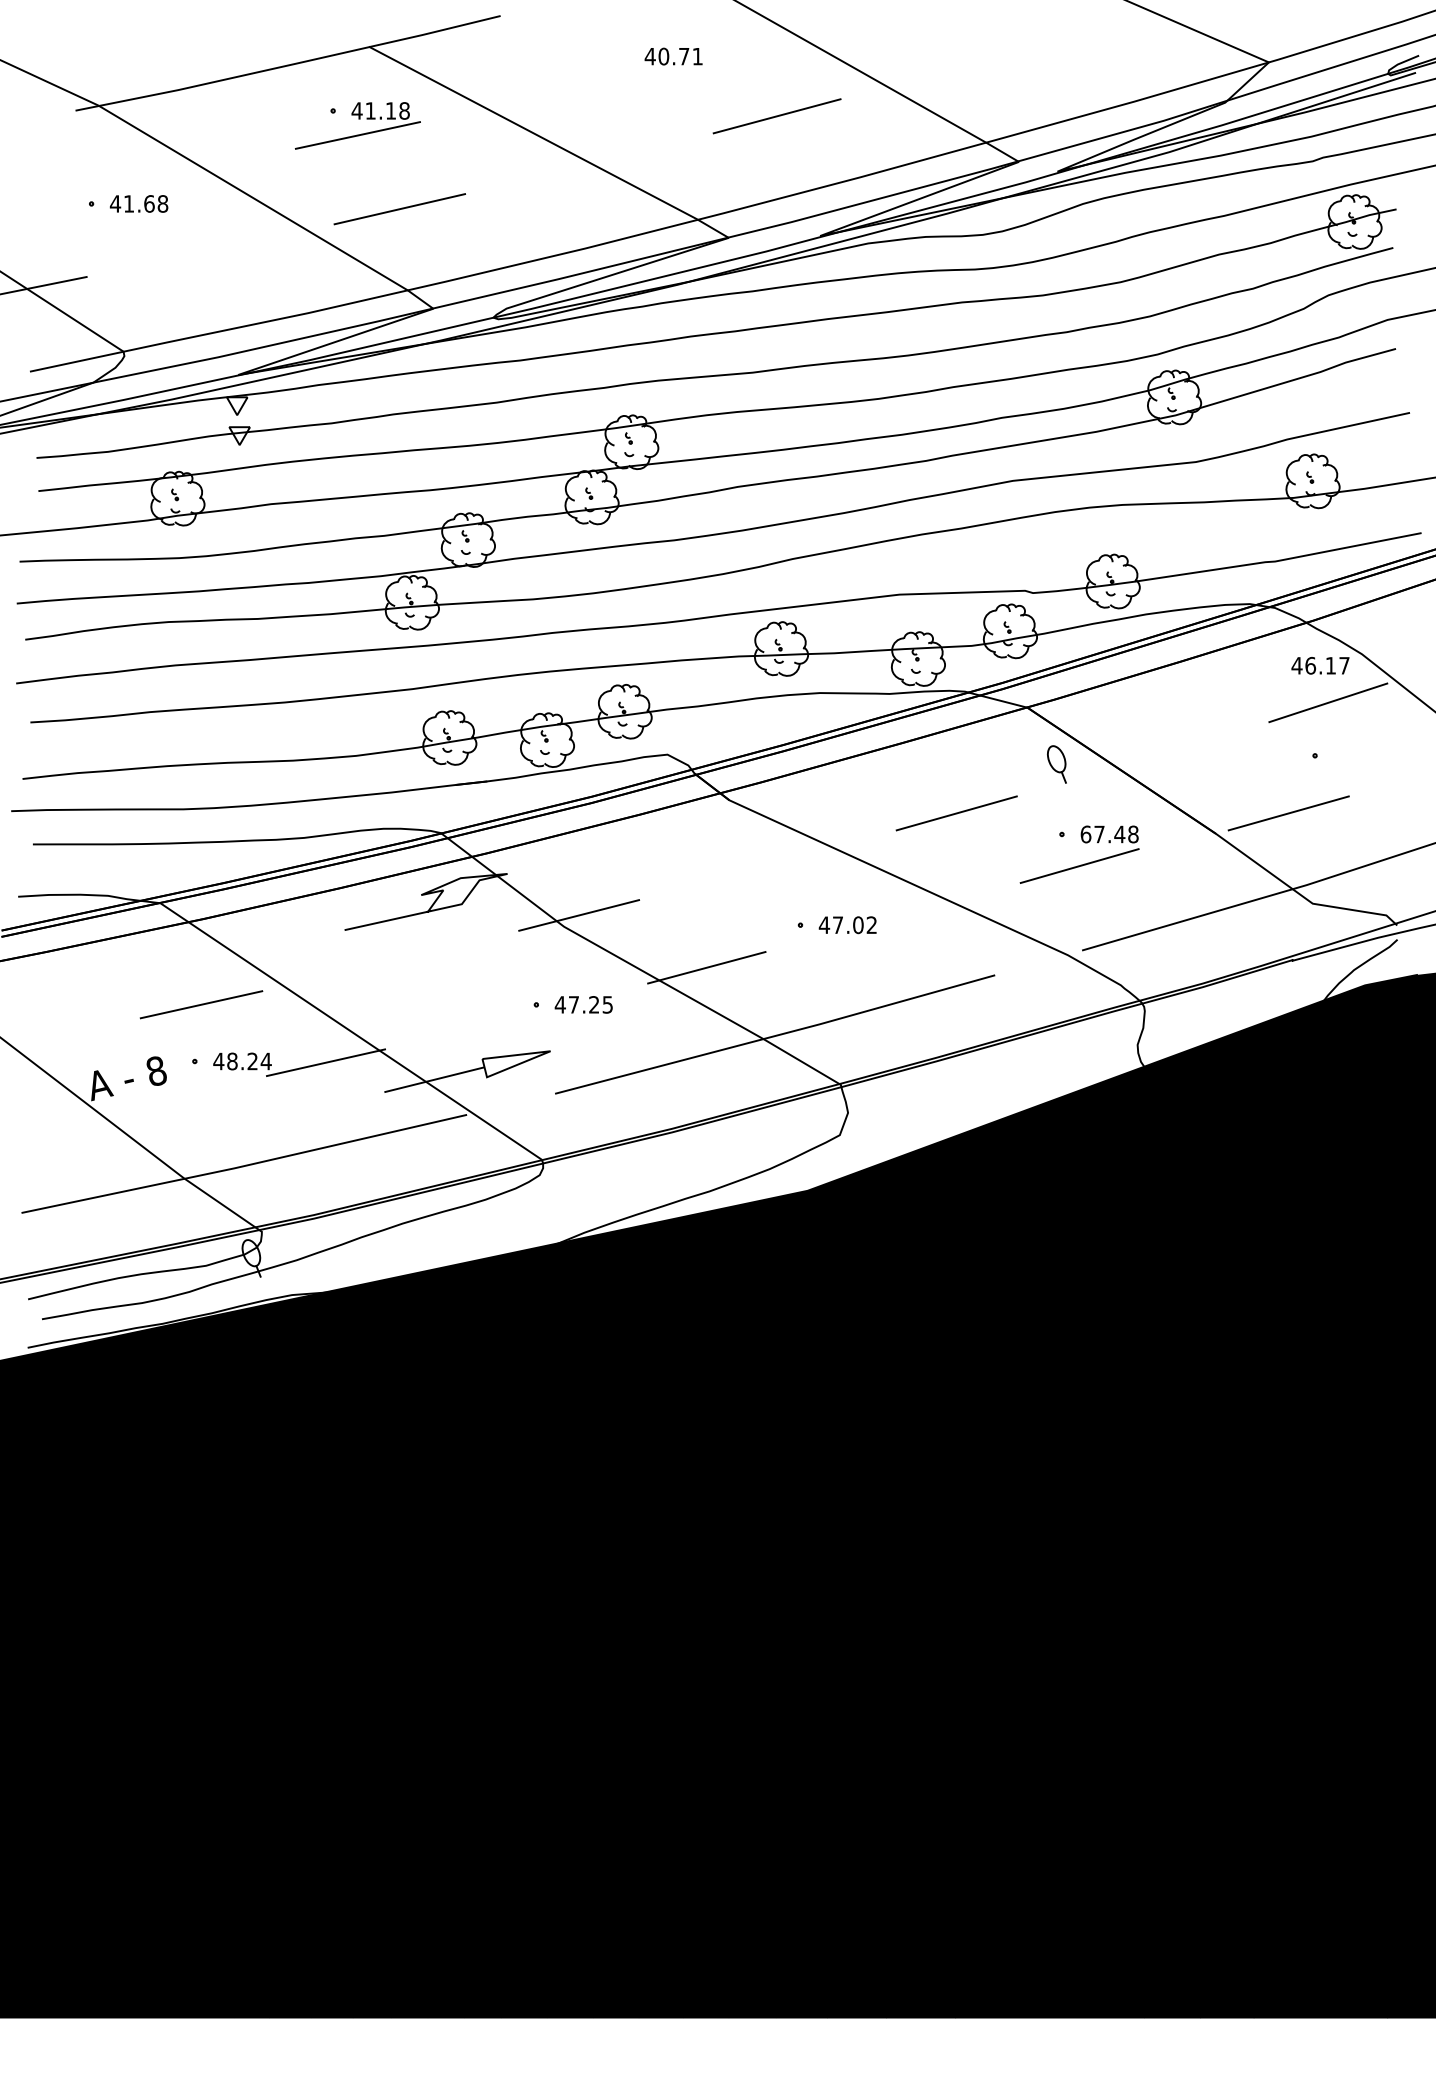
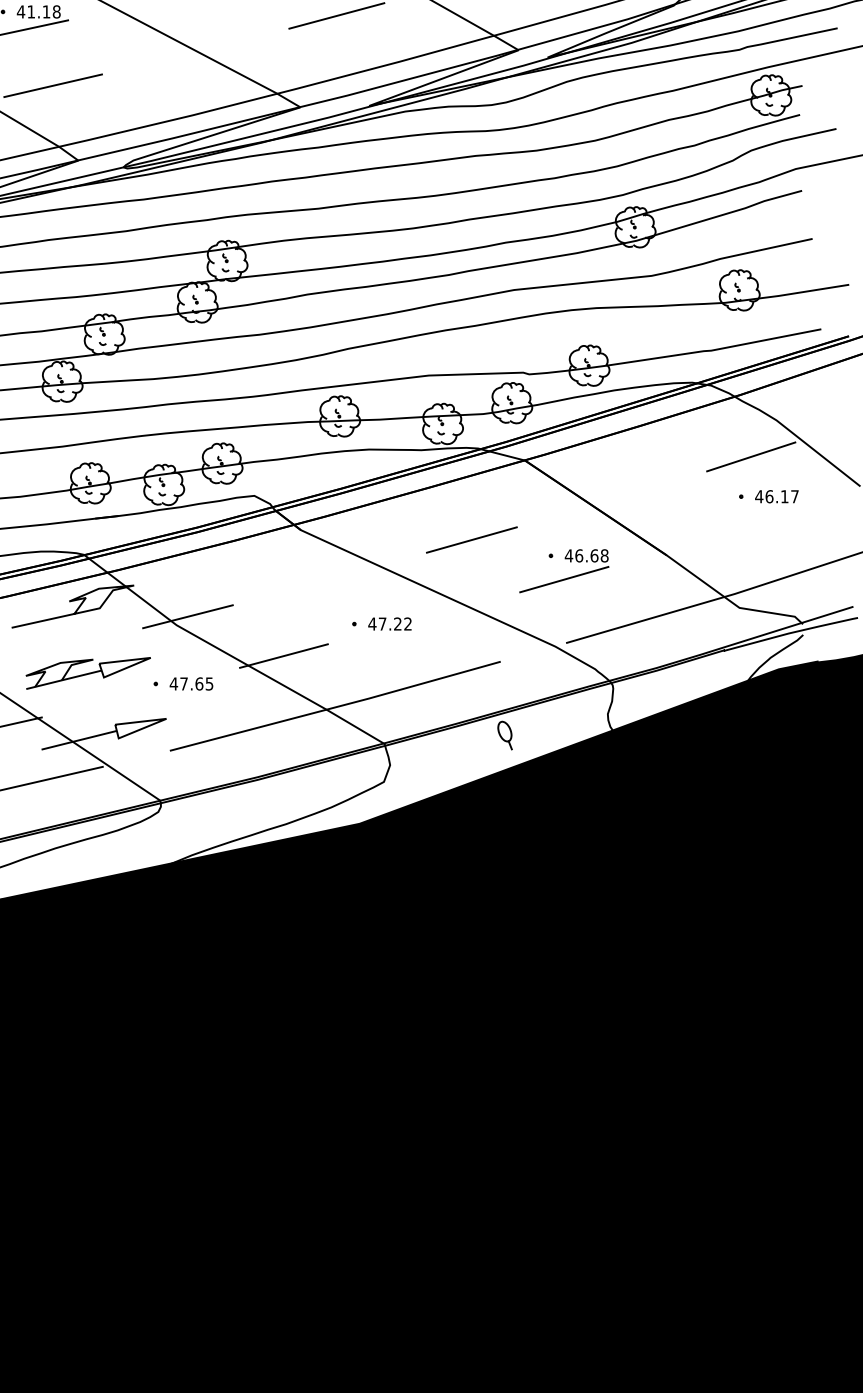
text: (1320, 665) -> (776, 496), moved
part: (1056, 764) -> (504, 735), moved
line: (1288, 813) -> (721, 540), removed
text: (1102, 834) -> (581, 555), 67.48 -> 46.68
text: (858, 925) -> (398, 624), 47.02 -> 47.22
part: (446, 990) -> (88, 673), added
text: (594, 1004) -> (199, 683), 47.25 -> 47.65

